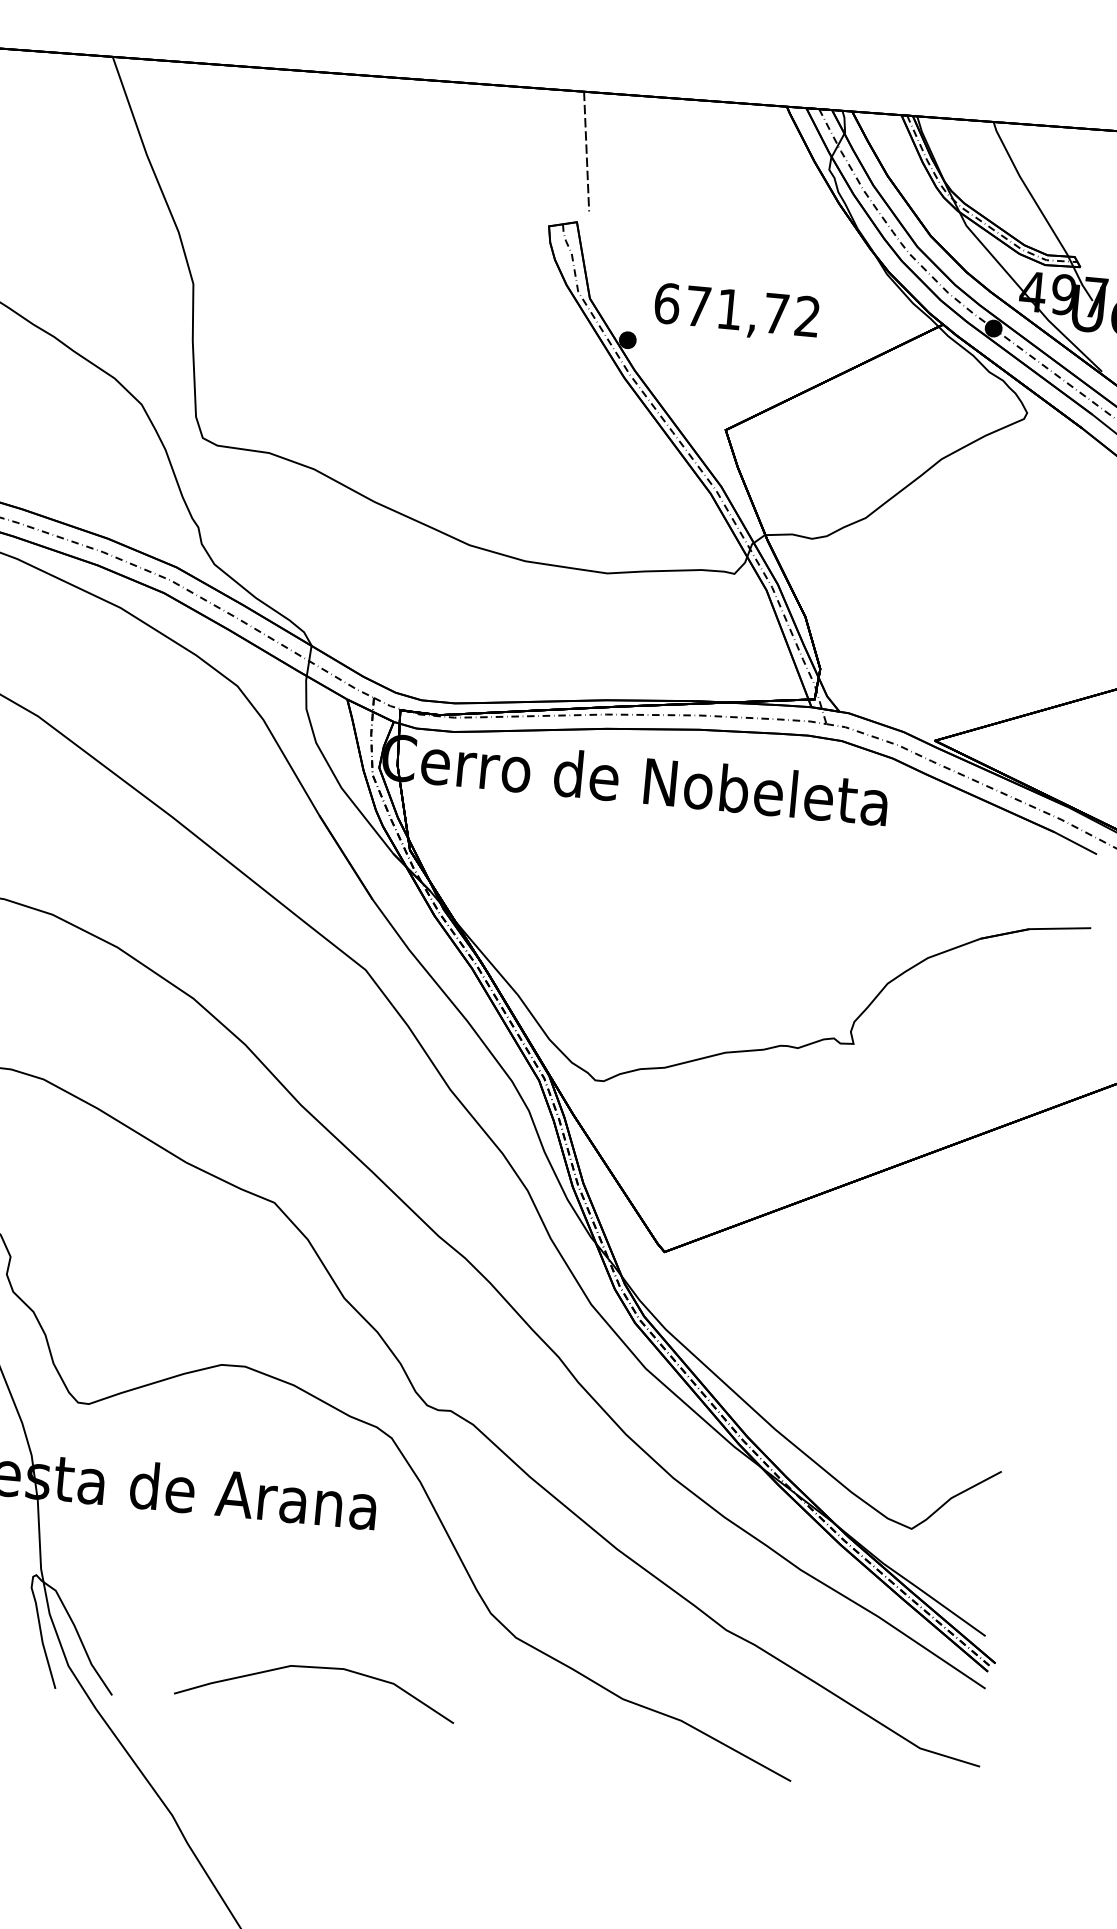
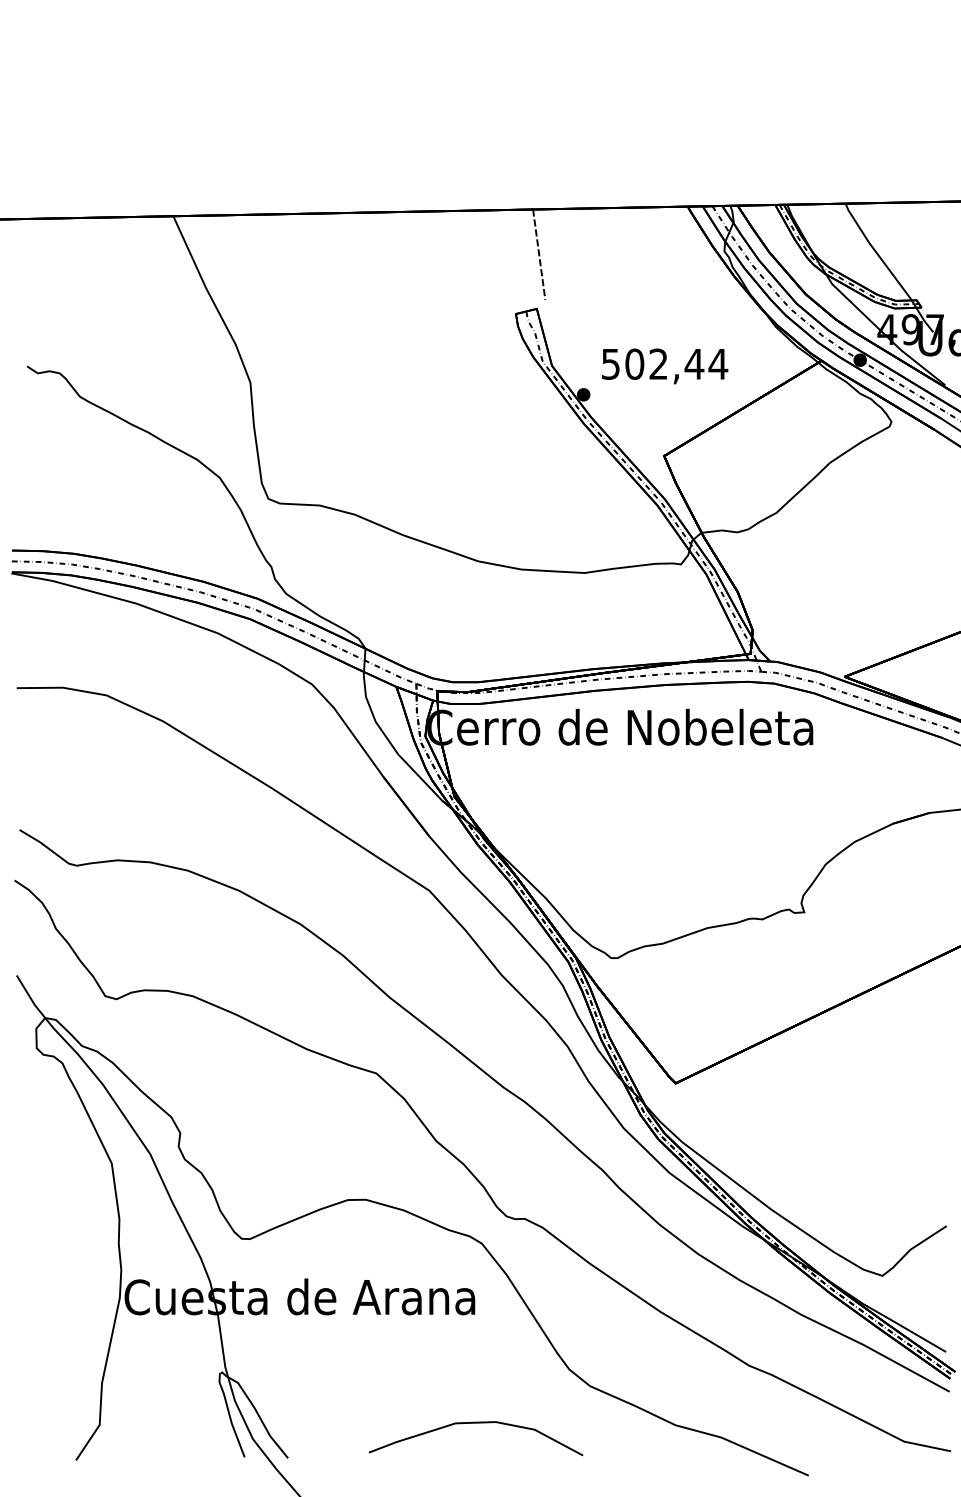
text: (737, 309) -> (664, 363), 671,72 -> 502,44
curve: (317, 1668) -> (475, 1423), moved

